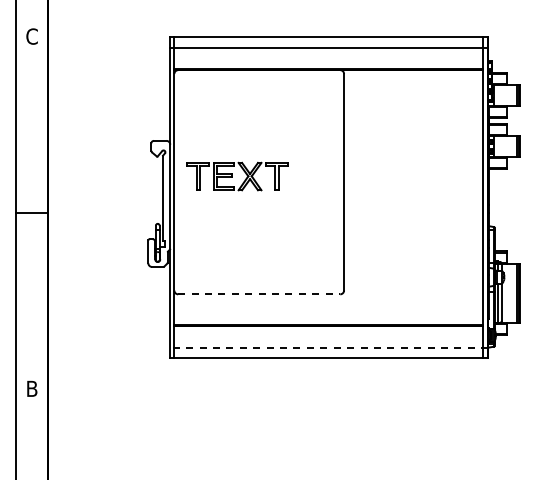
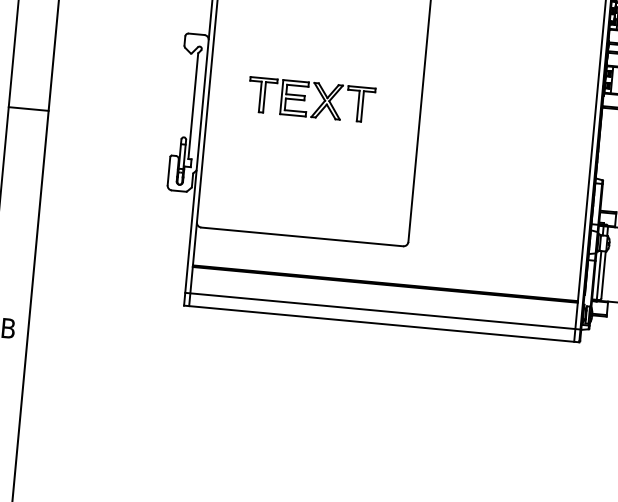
part: (237, 176) -> (311, 99), moved
line: (259, 294) -> (302, 237), dashed -> solid
line: (329, 347) -> (383, 311), dashed -> solid

